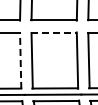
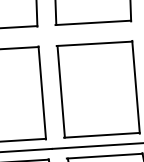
line: (53, 32) -> (93, 43), dashed -> solid
line: (20, 60) -> (41, 92), dashed -> solid

